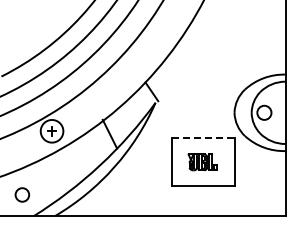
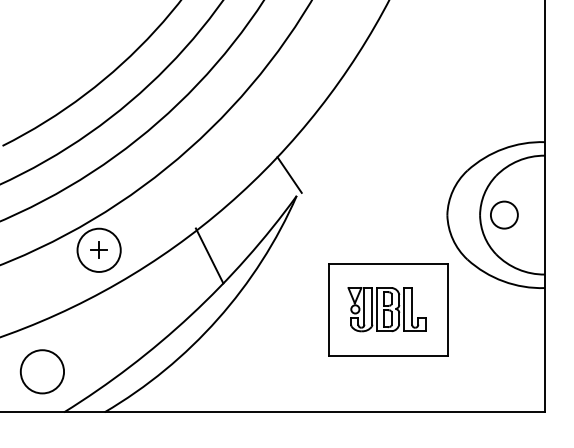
line: (204, 138) -> (390, 264), dashed -> solid
part: (202, 162) -> (386, 309), size x1.43
circle: (22, 194) -> (42, 370), size x1.67

